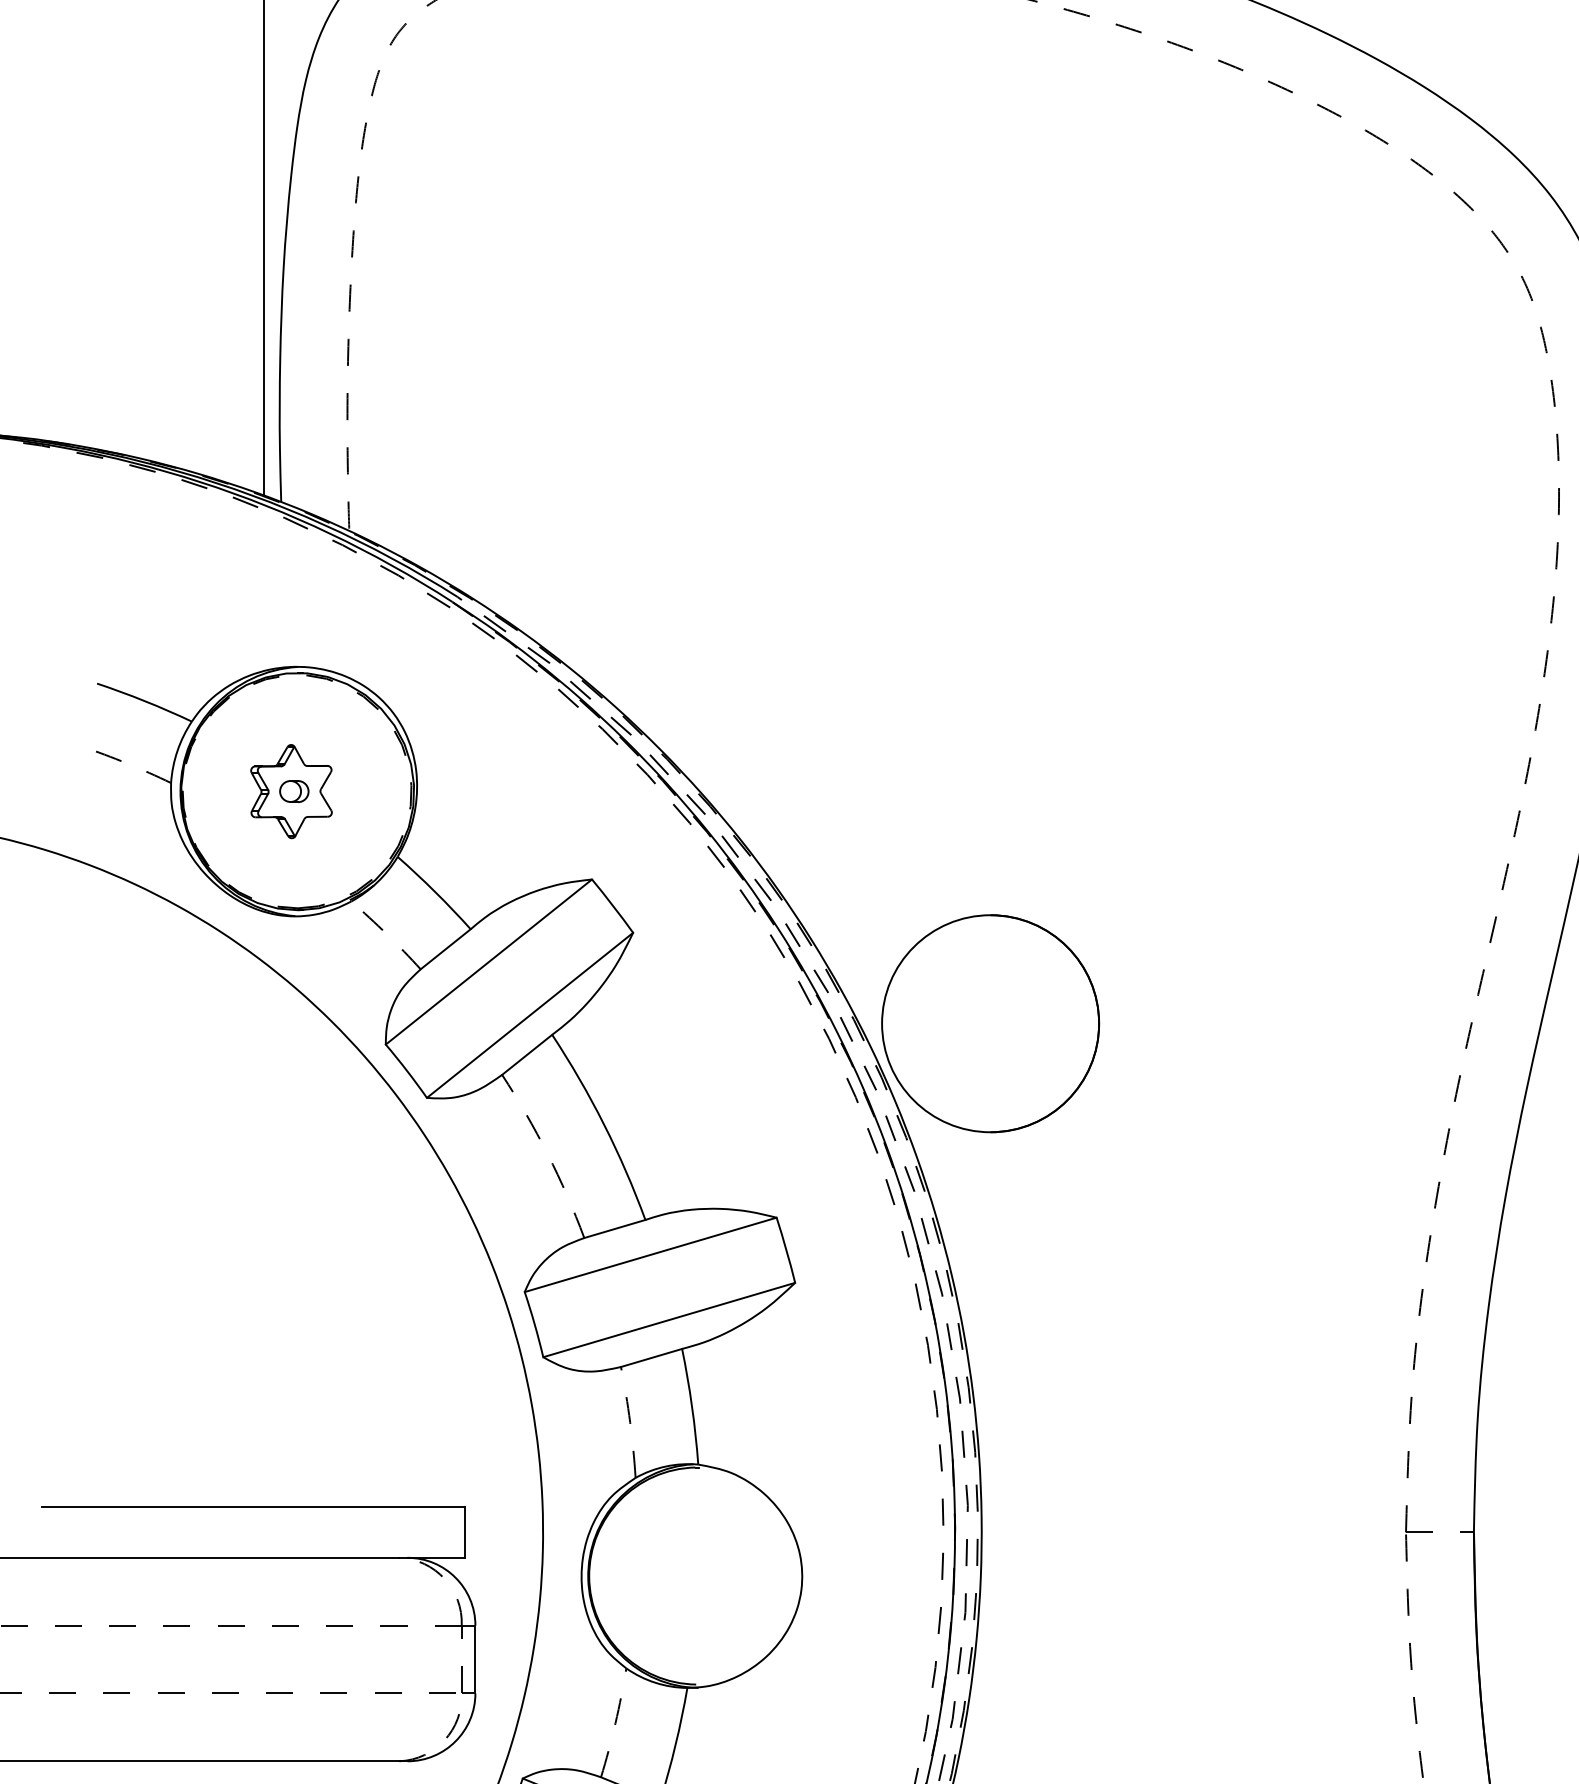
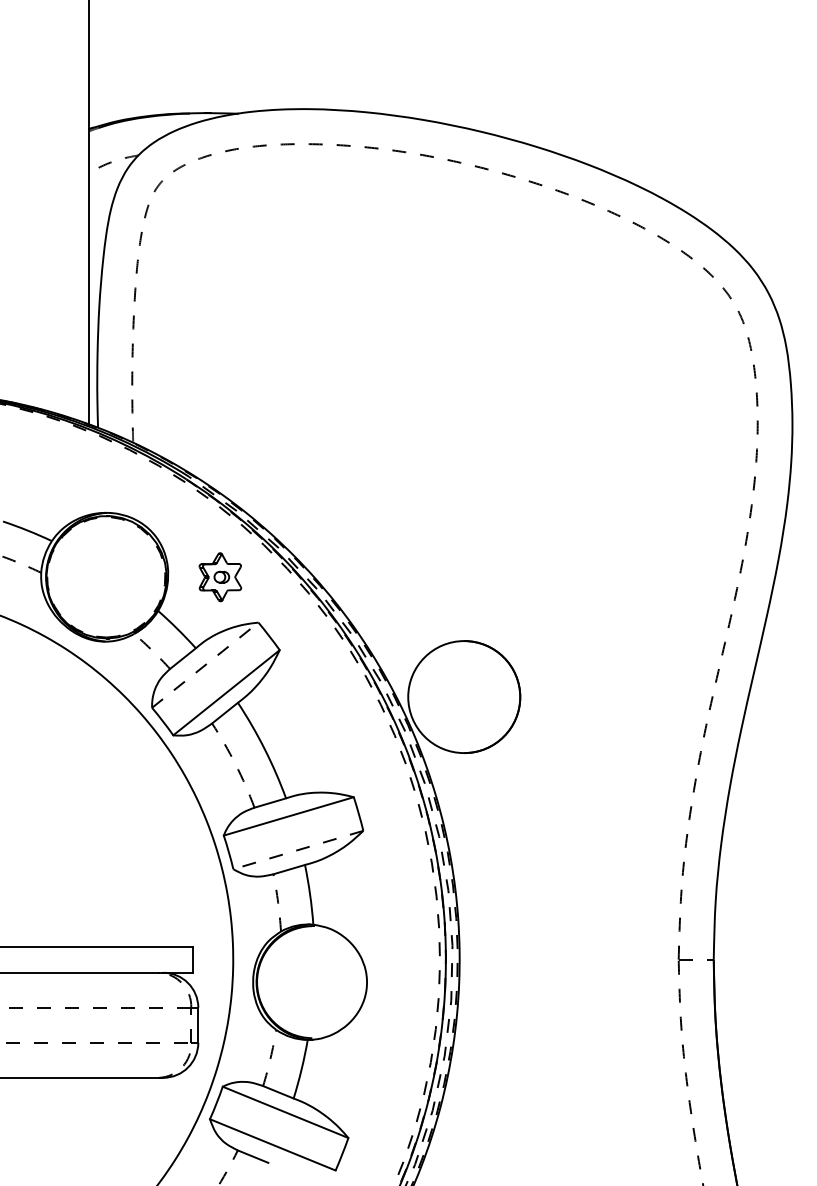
part: (291, 792) -> (220, 577), moved
line: (489, 960) -> (205, 664), solid -> dashed
line: (669, 1320) -> (298, 850), solid -> dashed

